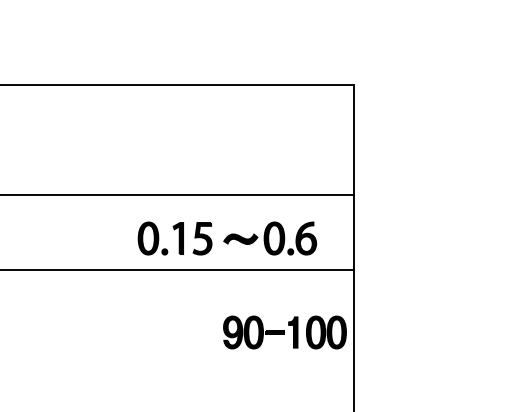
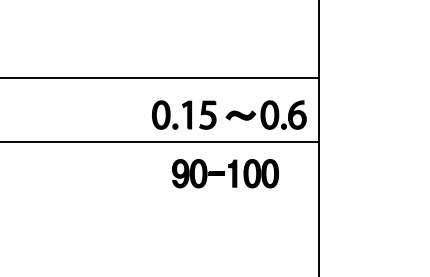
part: (227, 238) -> (229, 115), moved
part: (284, 332) -> (225, 173), moved

